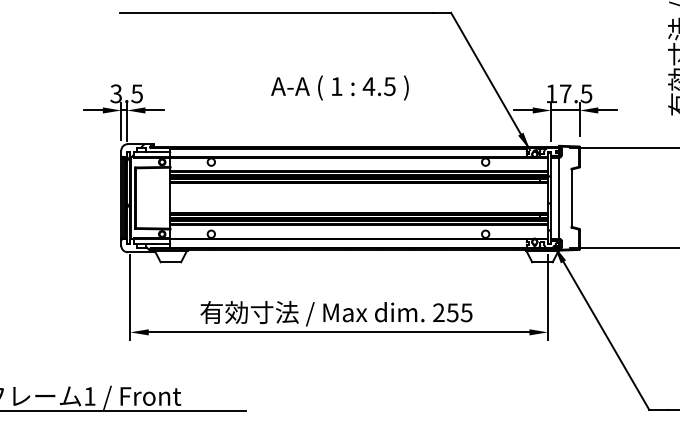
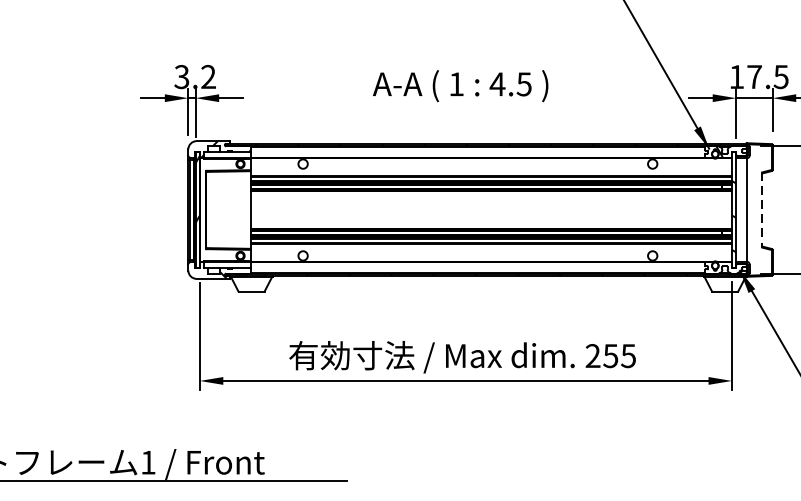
text: (339, 87) -> (460, 85), moved
text: (136, 93) -> (207, 76), 3.5 -> 3.2
line: (571, 198) -> (762, 210), solid -> dashed

